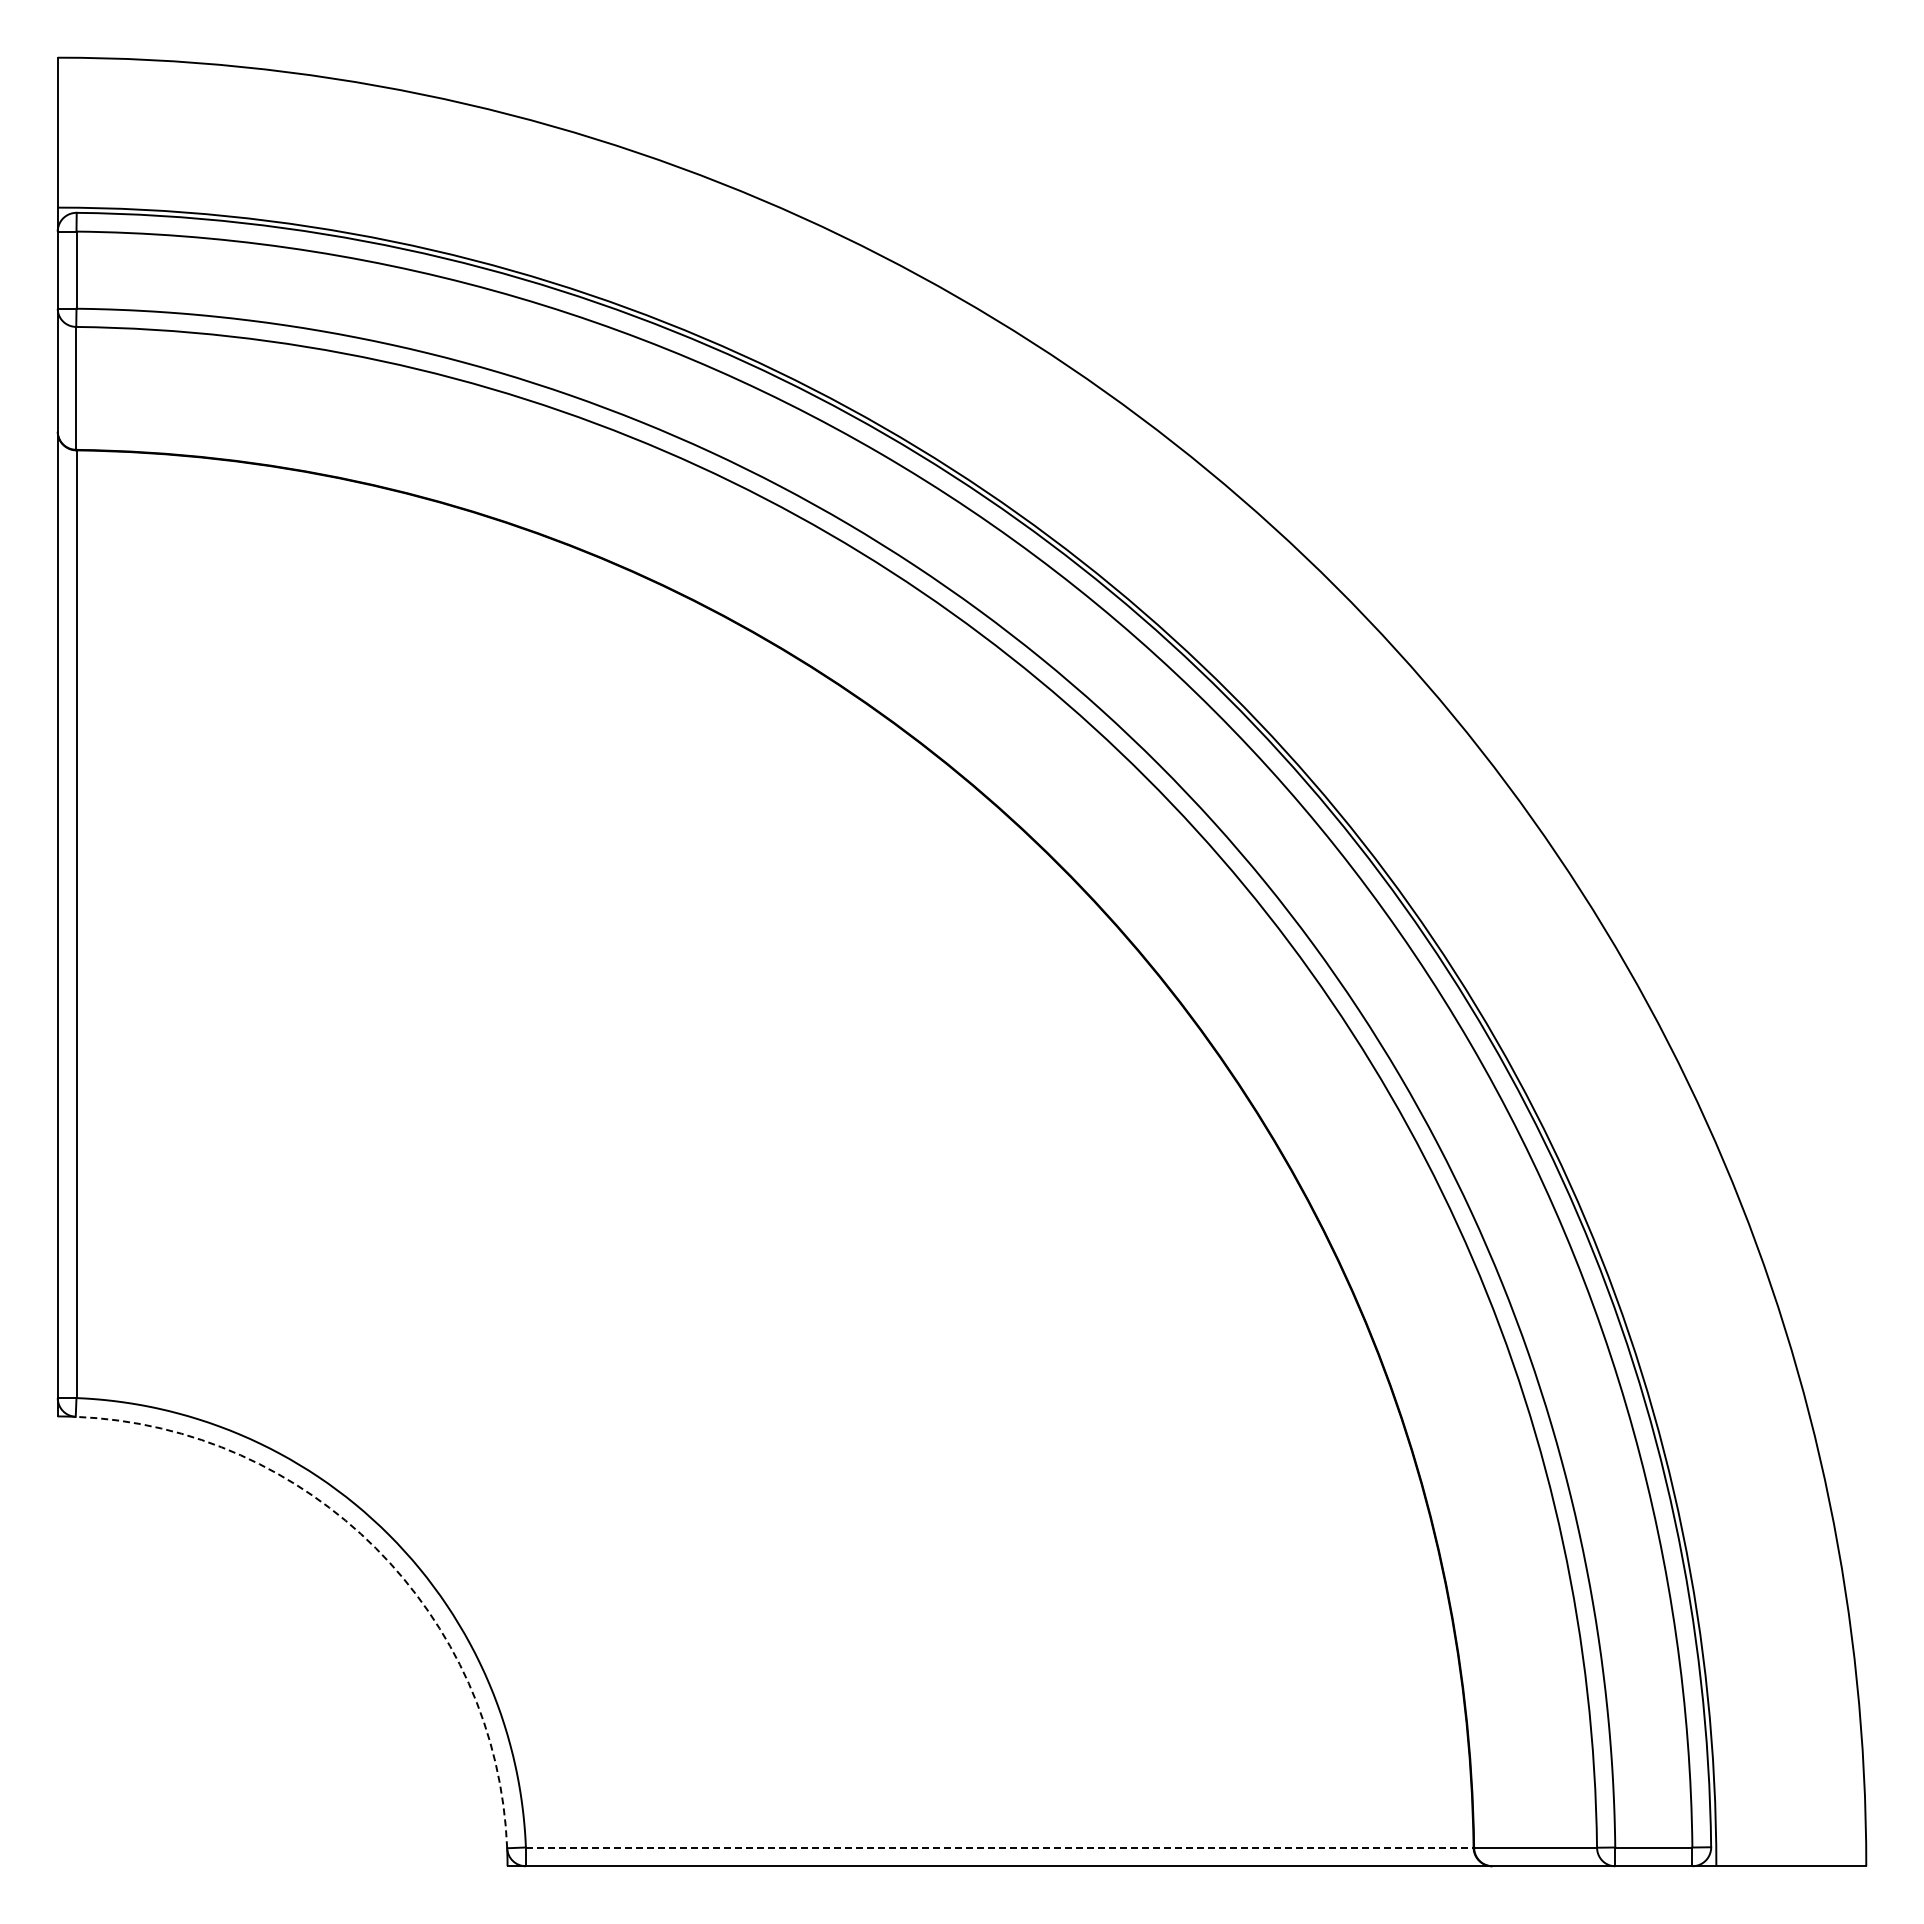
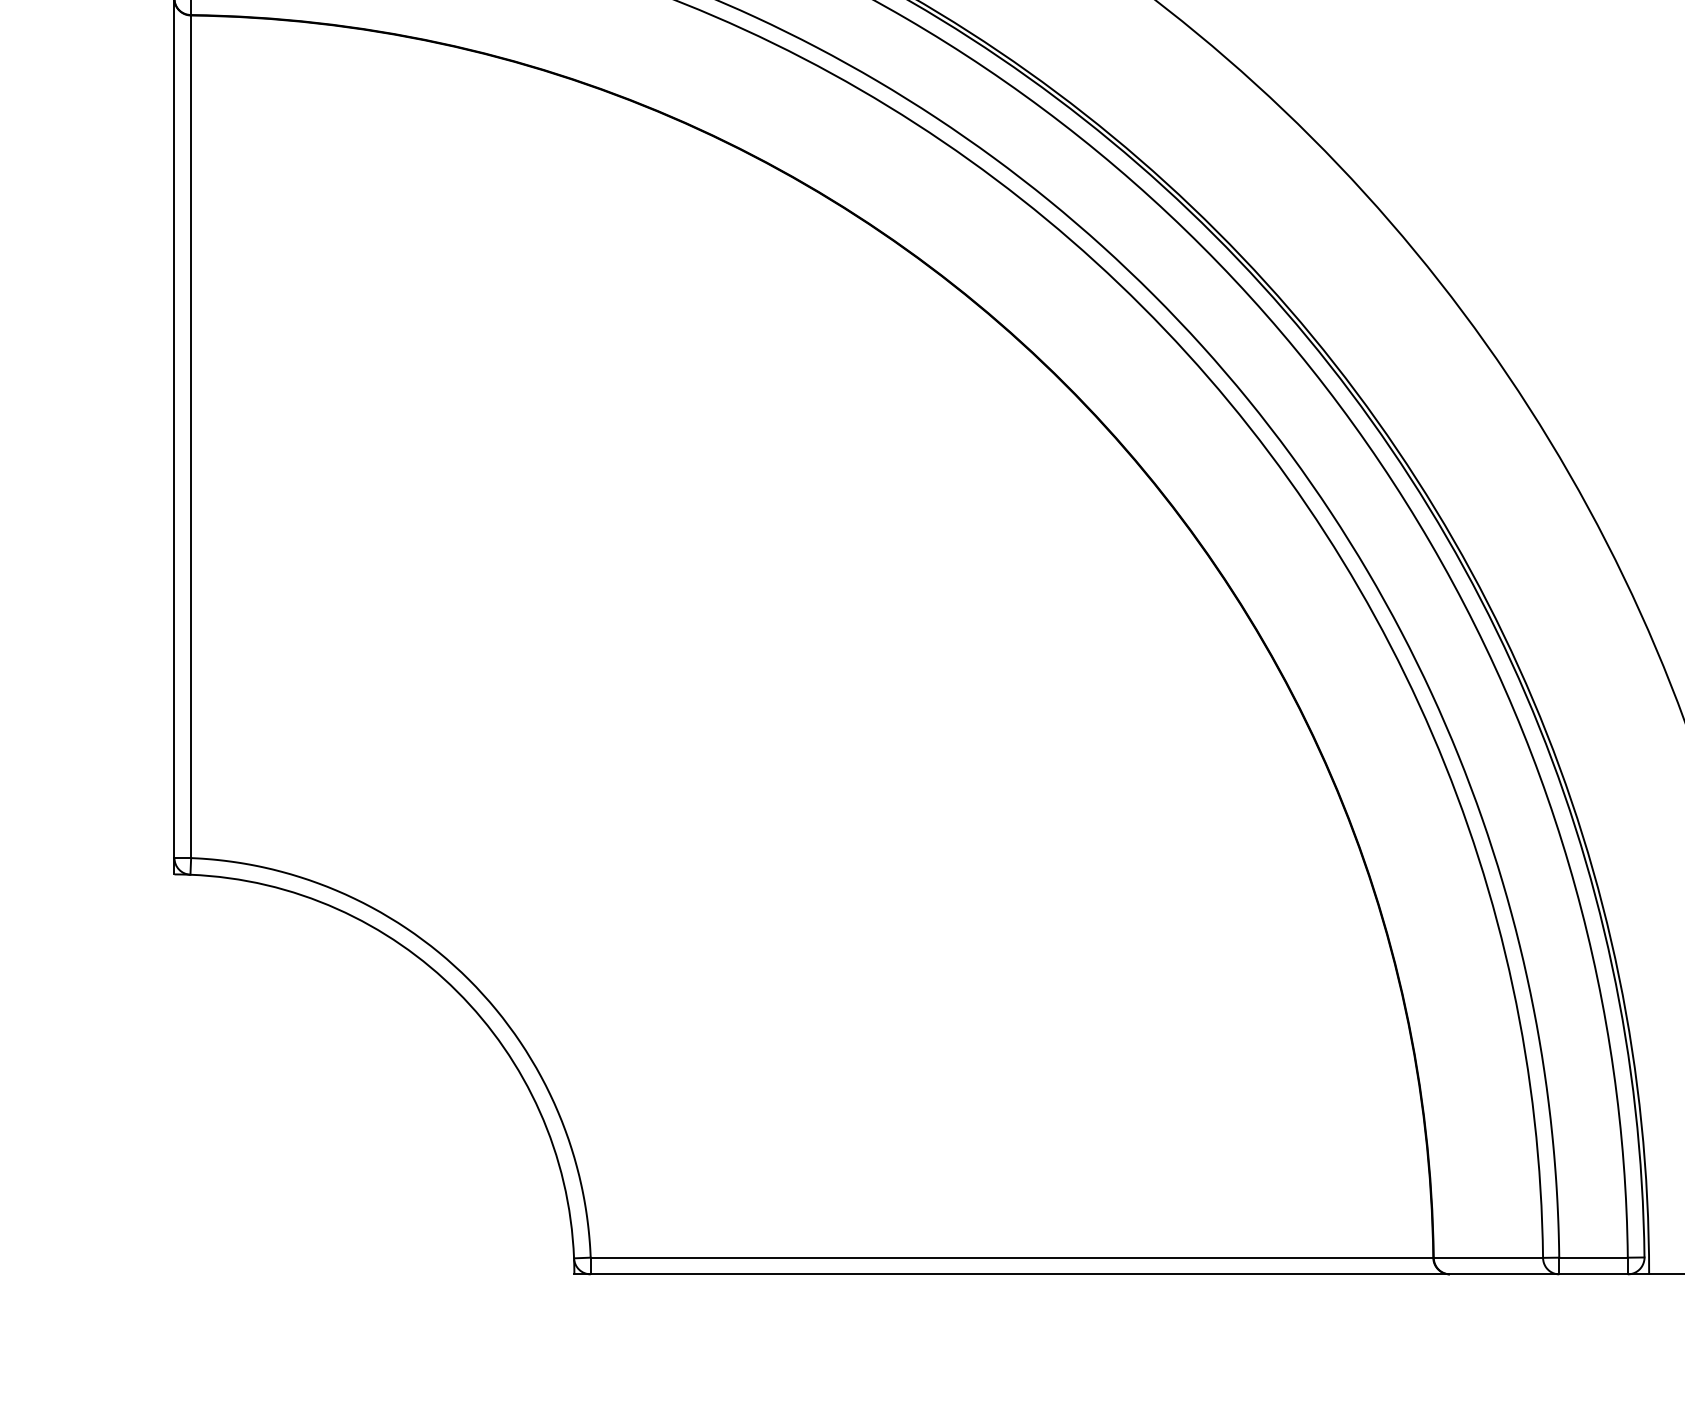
arc: (375, 1548) -> (456, 991), dashed -> solid
line: (999, 1847) -> (1011, 1257), dashed -> solid

